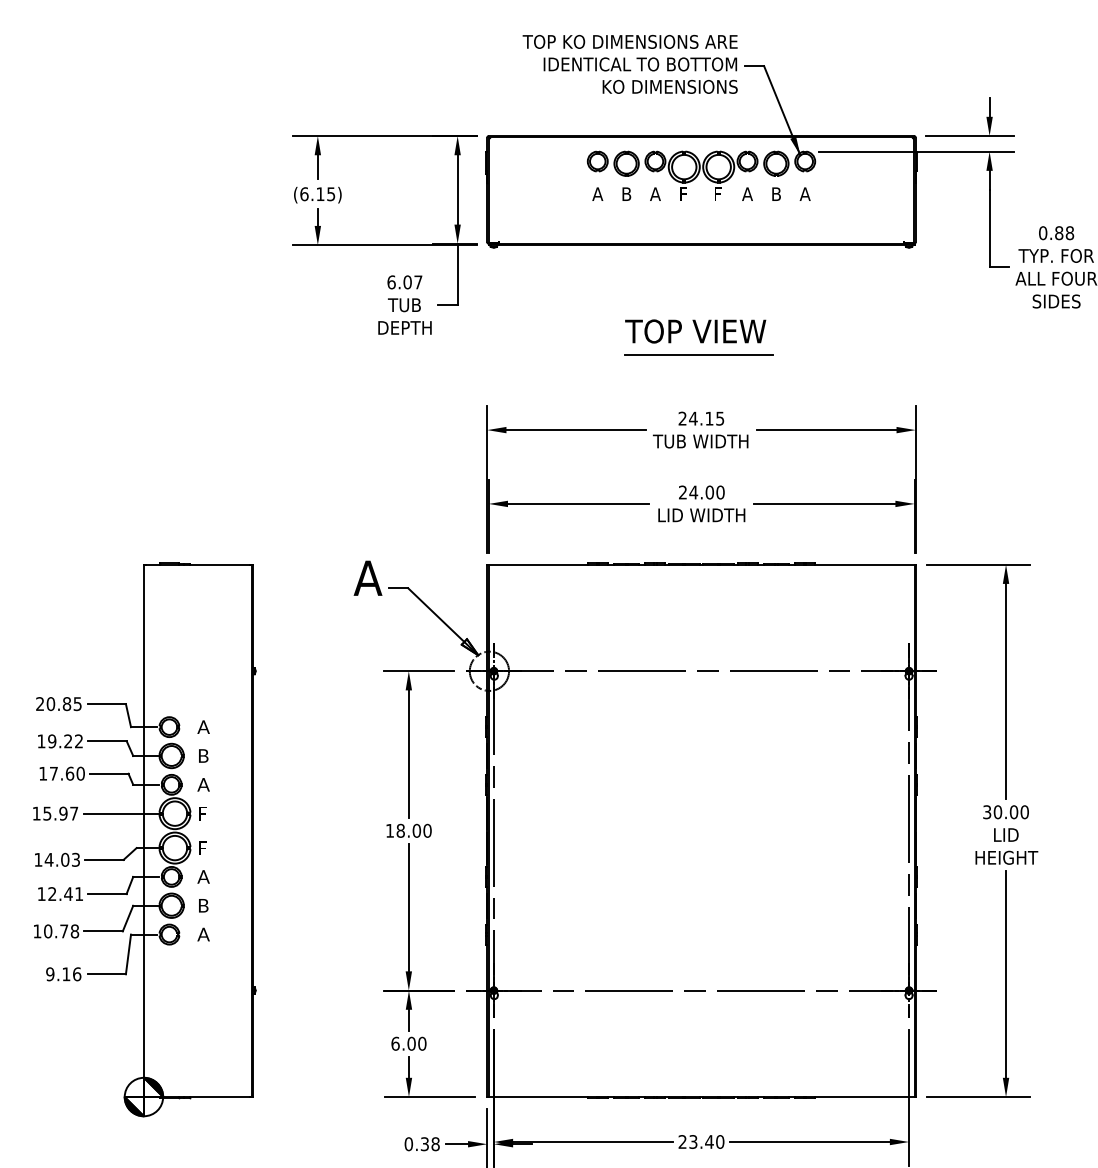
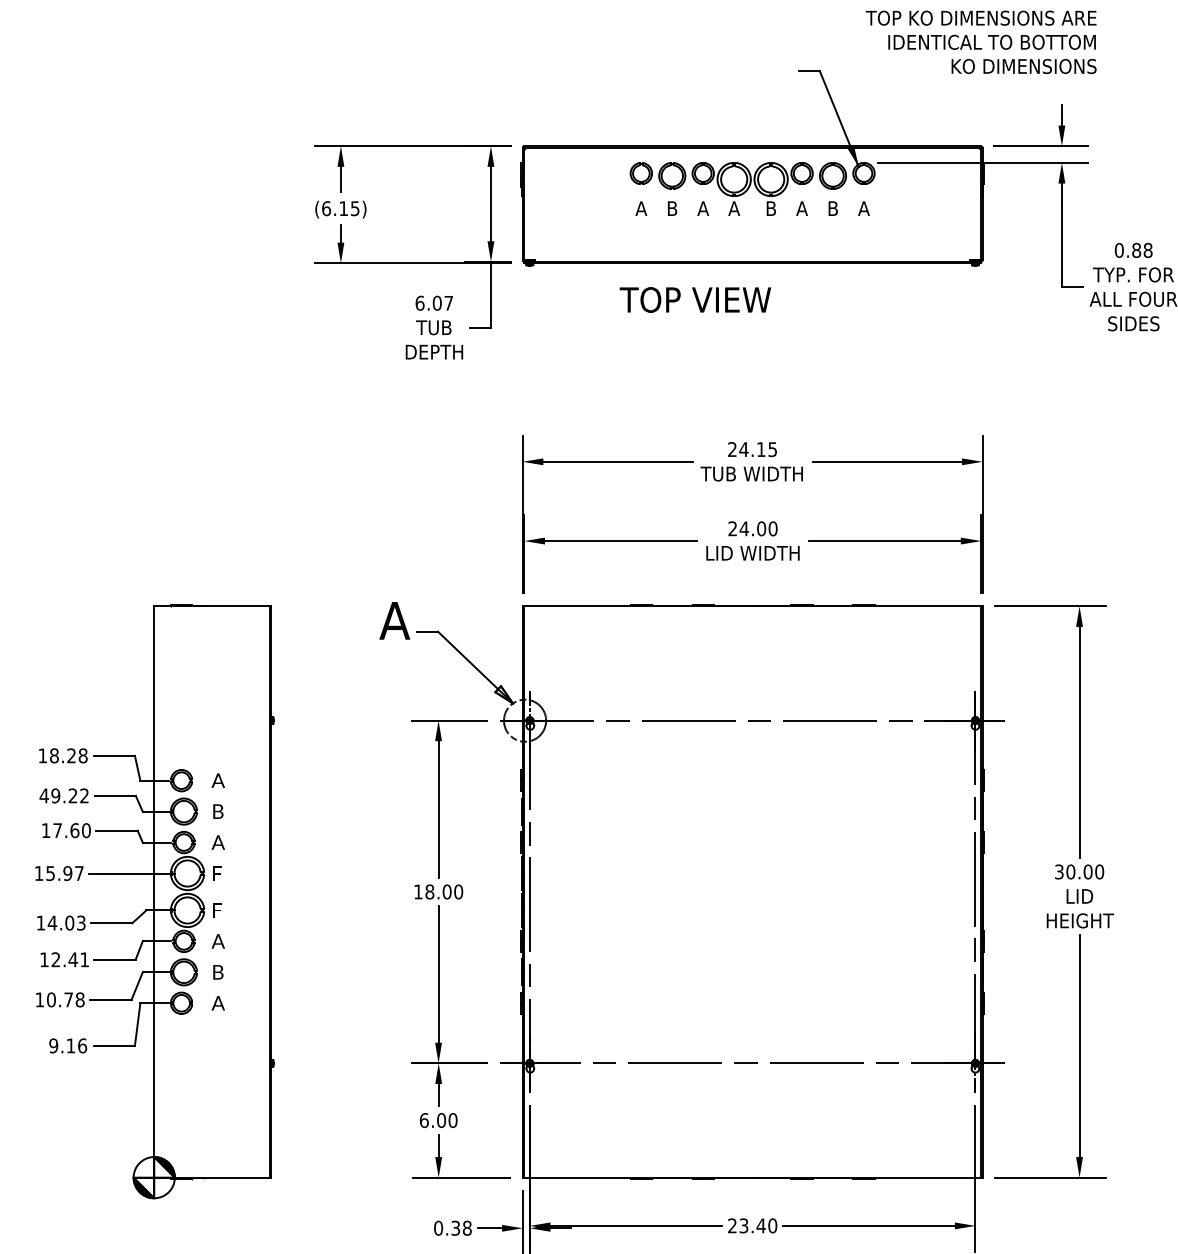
text: (629, 63) -> (980, 41), moved
text: (684, 194) -> (734, 208), F -> A
text: (718, 194) -> (770, 208), F -> B
text: (695, 331) -> (695, 299), moved
line: (698, 354) -> (749, 380), removed
text: (58, 703) -> (62, 755), 20.85 -> 18.28
text: (40, 740) -> (43, 795), 19.22 -> 49.22

